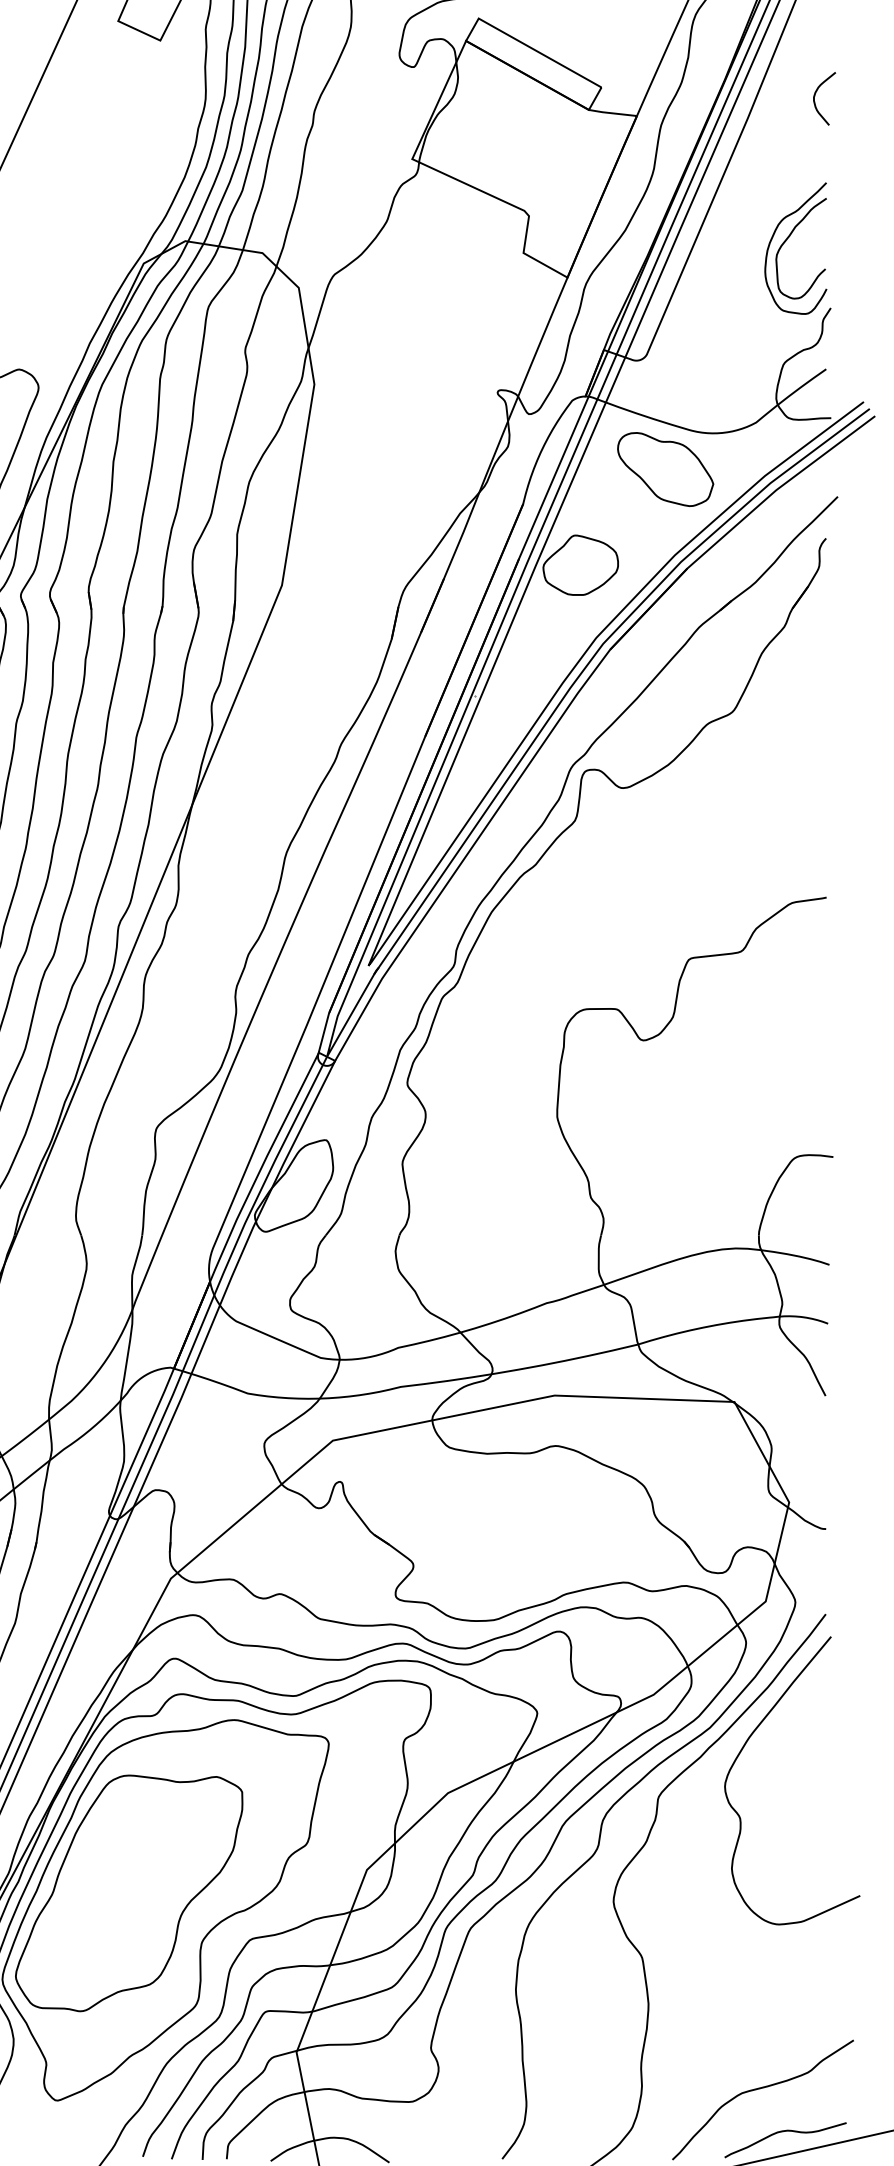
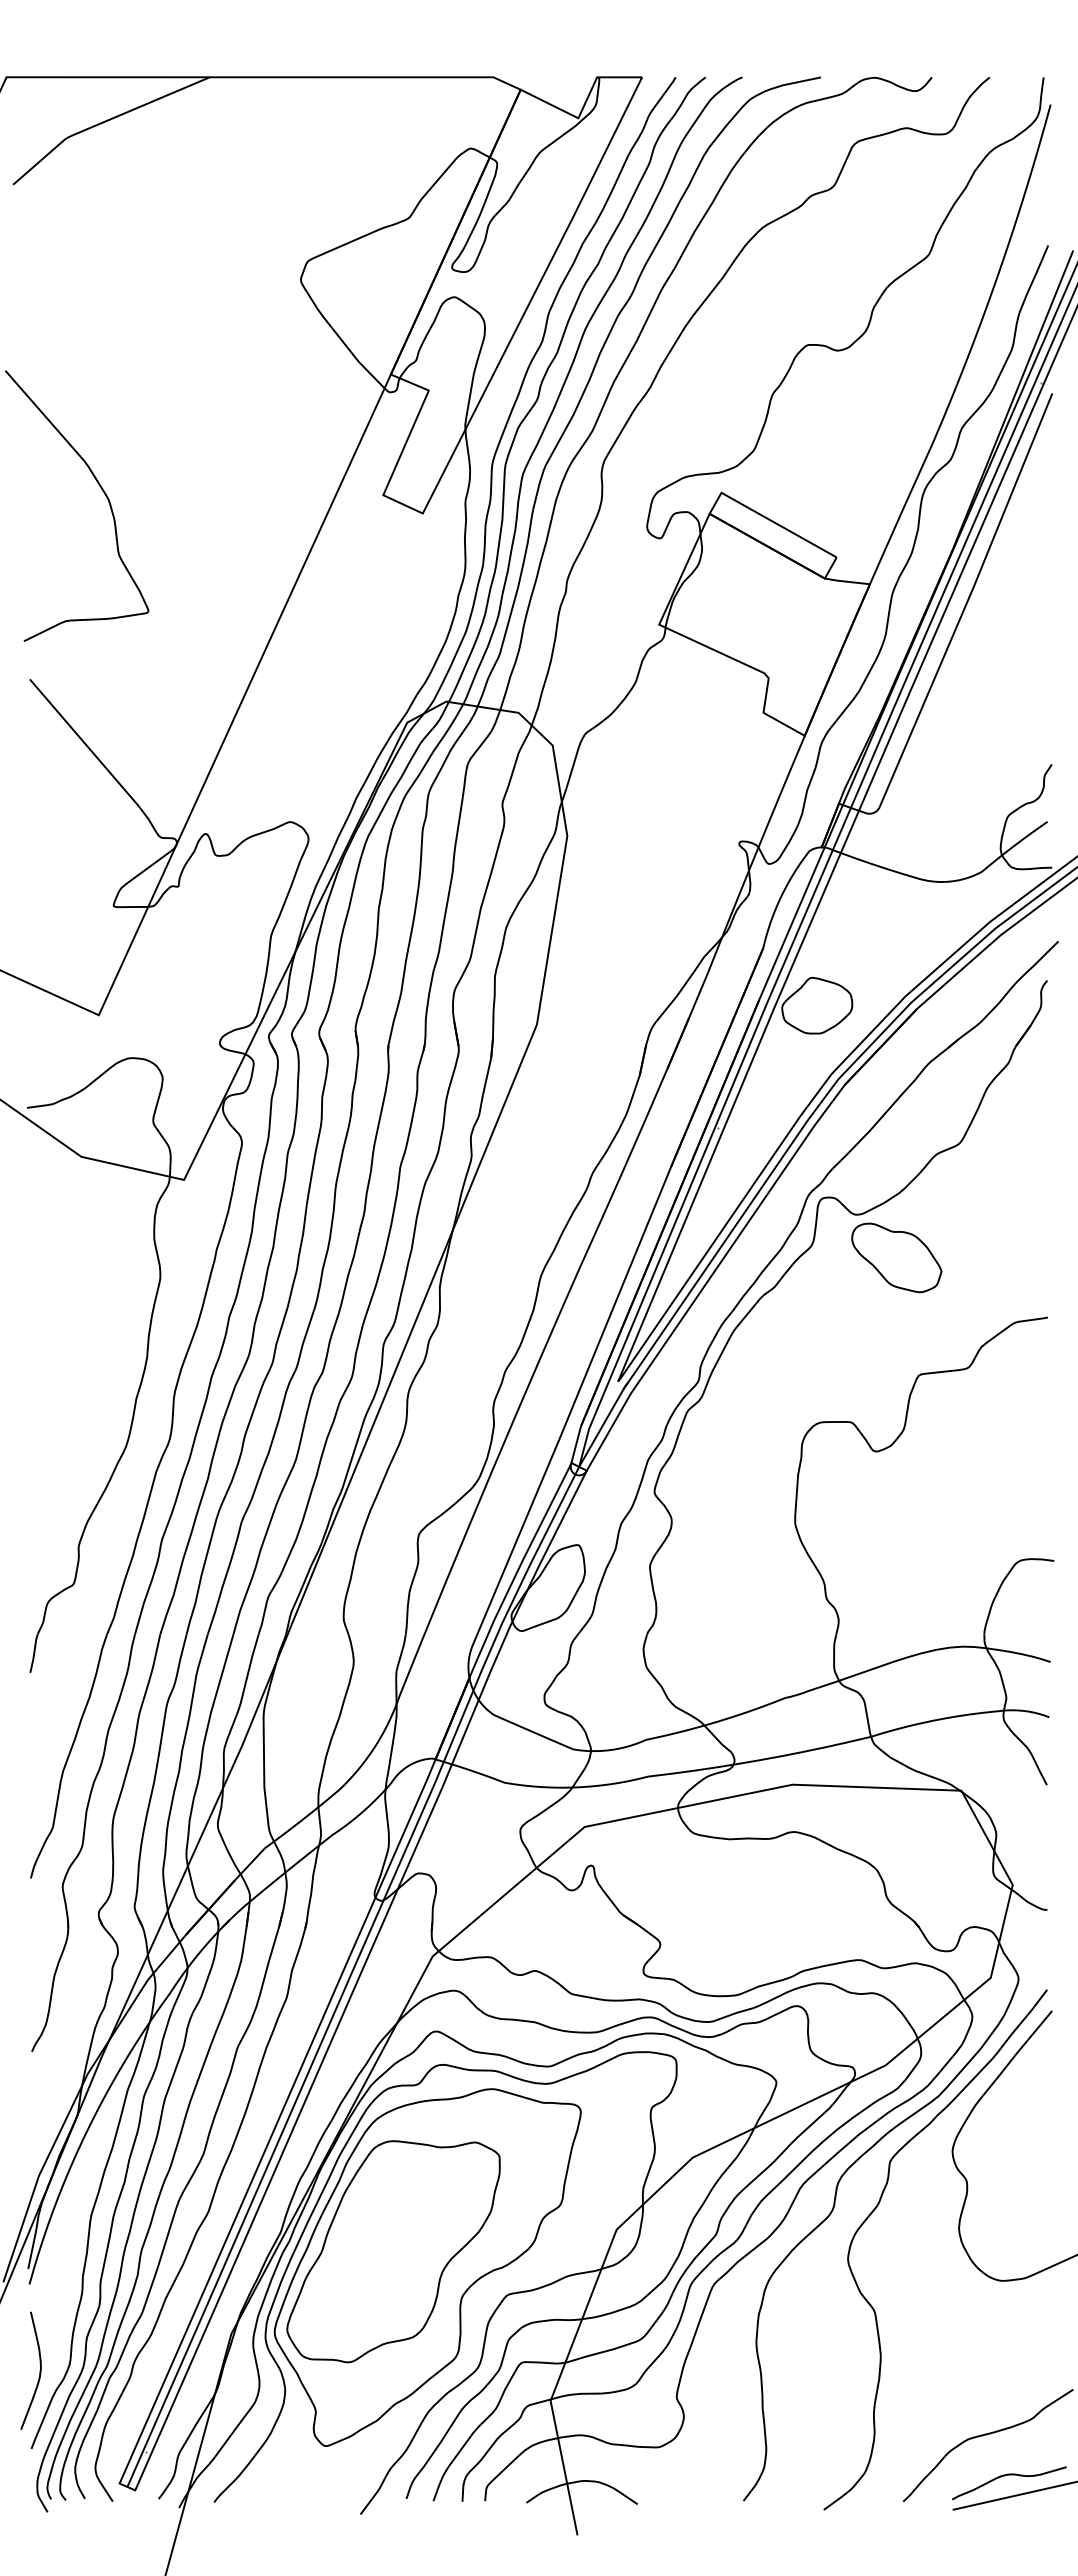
curve: (815, 101) -> (1037, 570), removed
part: (787, 239) -> (1011, 700), removed
part: (665, 469) -> (896, 1257), moved

